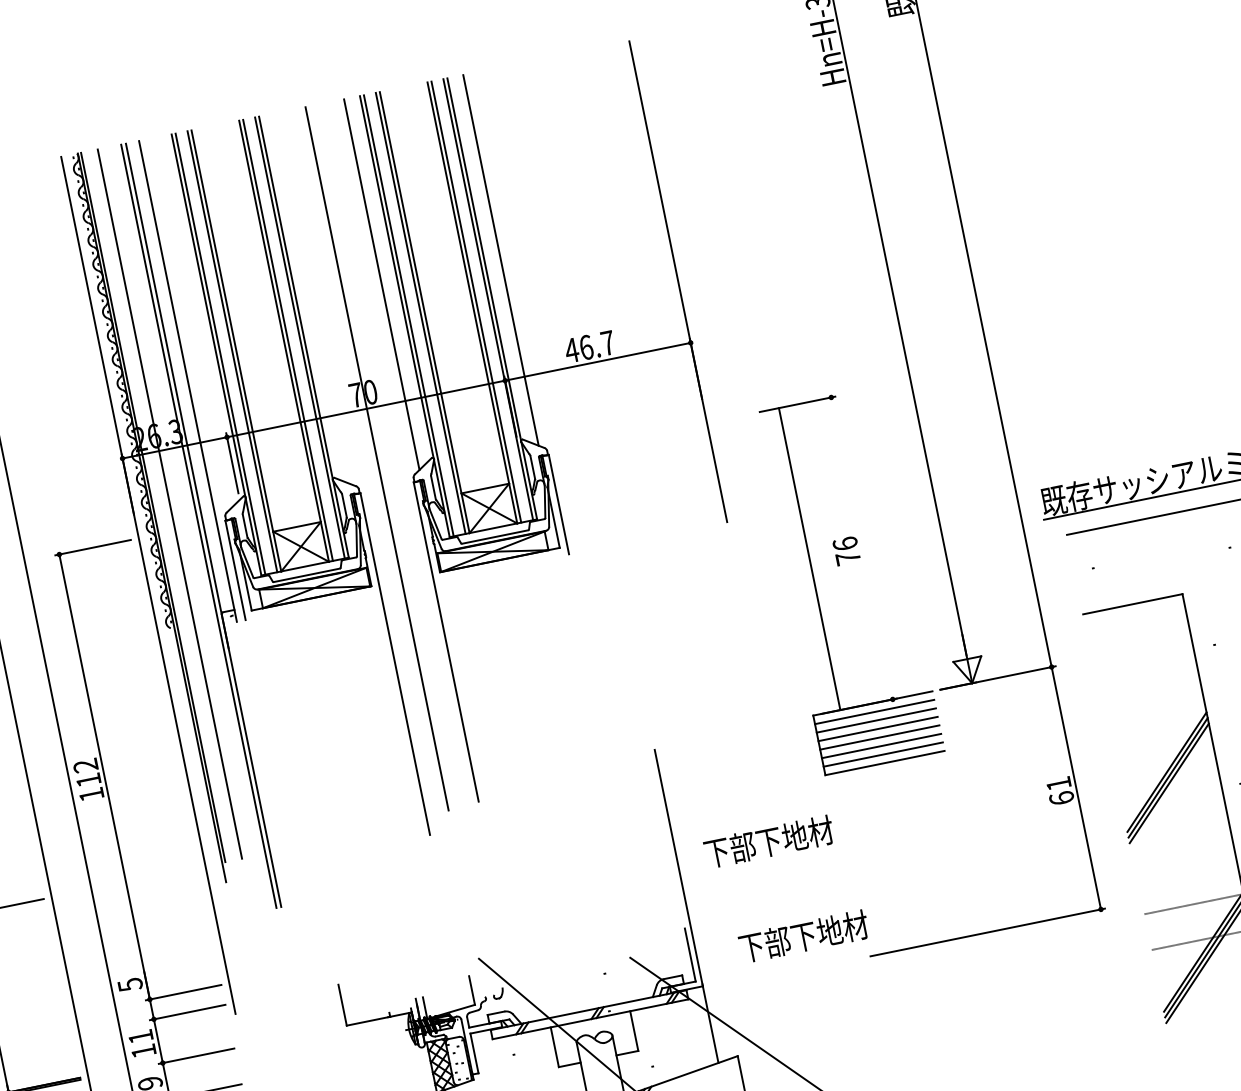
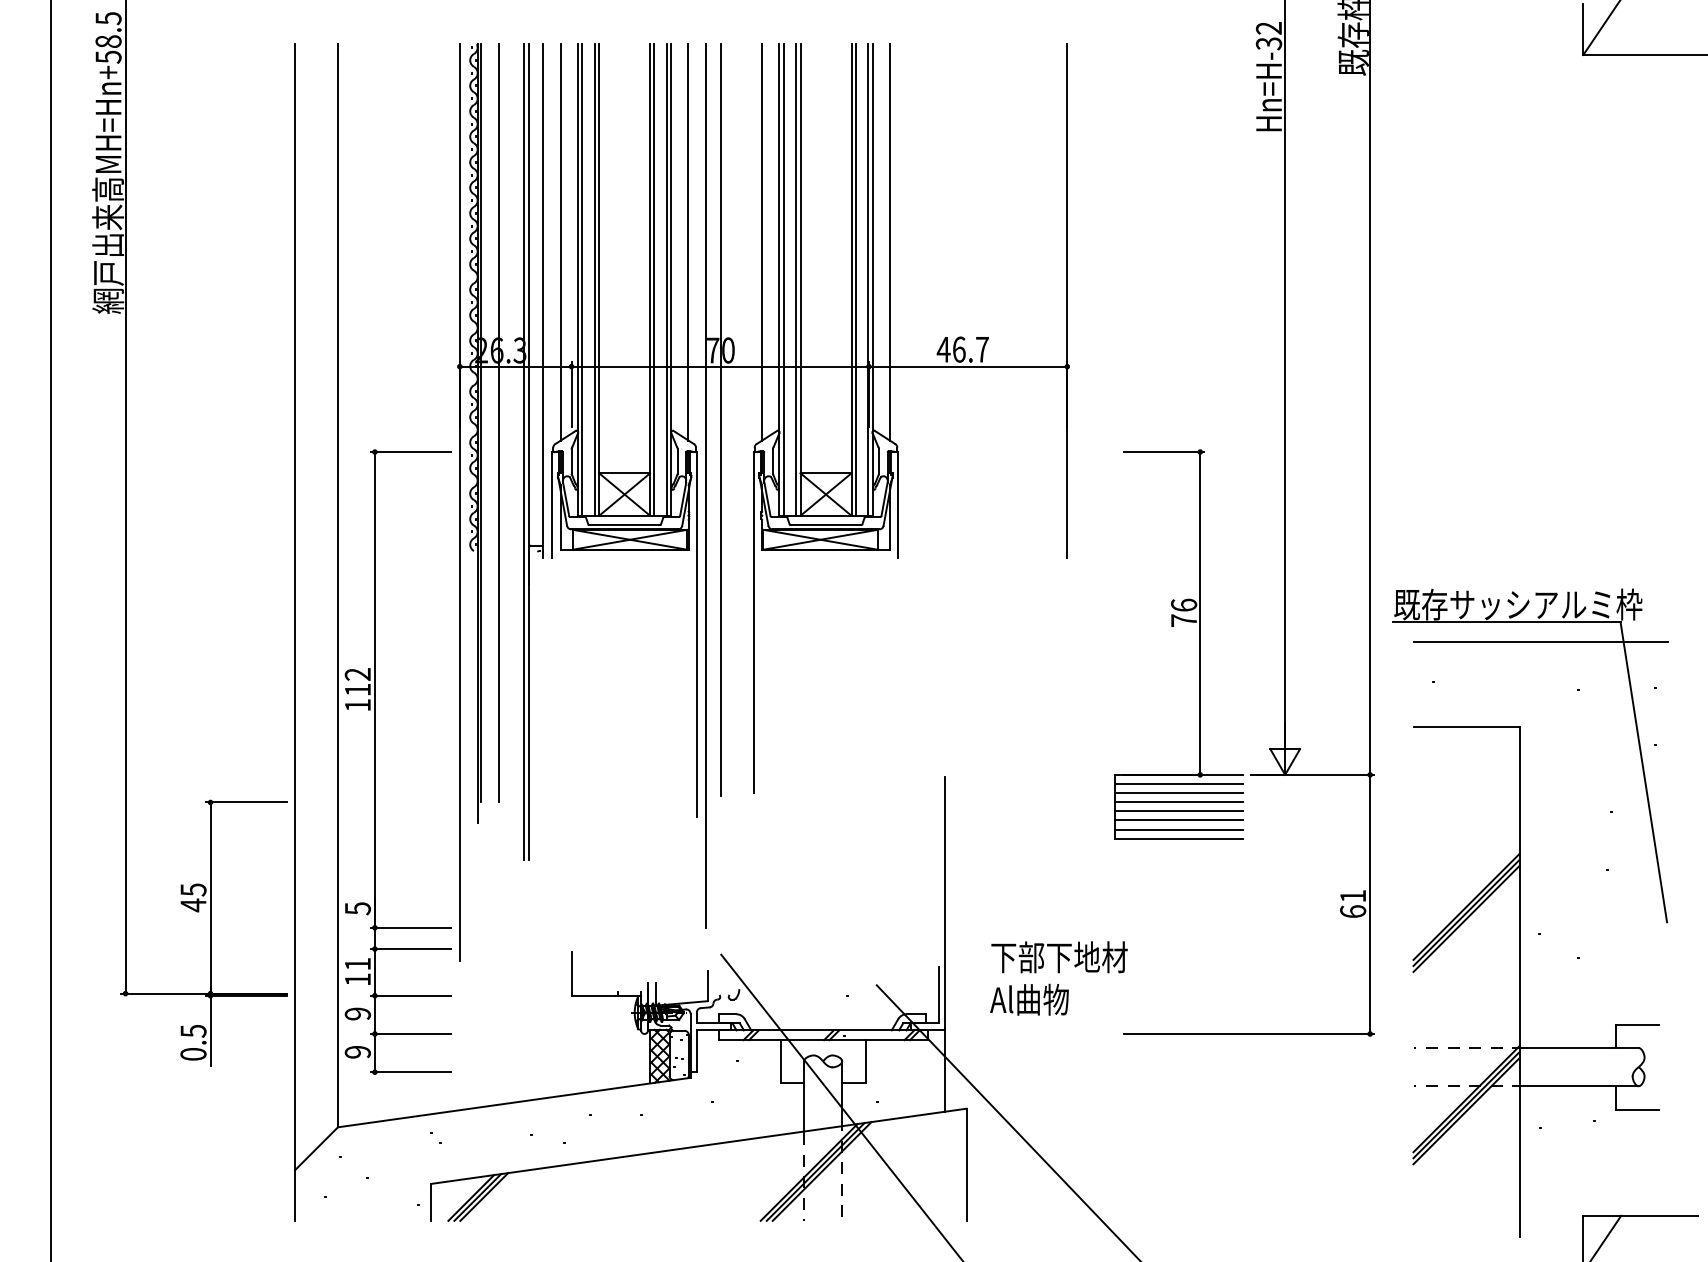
line: (312, 298) -> (688, 242), added
line: (193, 323) -> (560, 242), added
line: (375, 522) -> (706, 485), added
line: (809, 559) -> (1200, 613), moved
text: (769, 842) -> (1059, 957), moved
text: (802, 936) -> (1058, 999), 下部下地材 -> Al曲物

